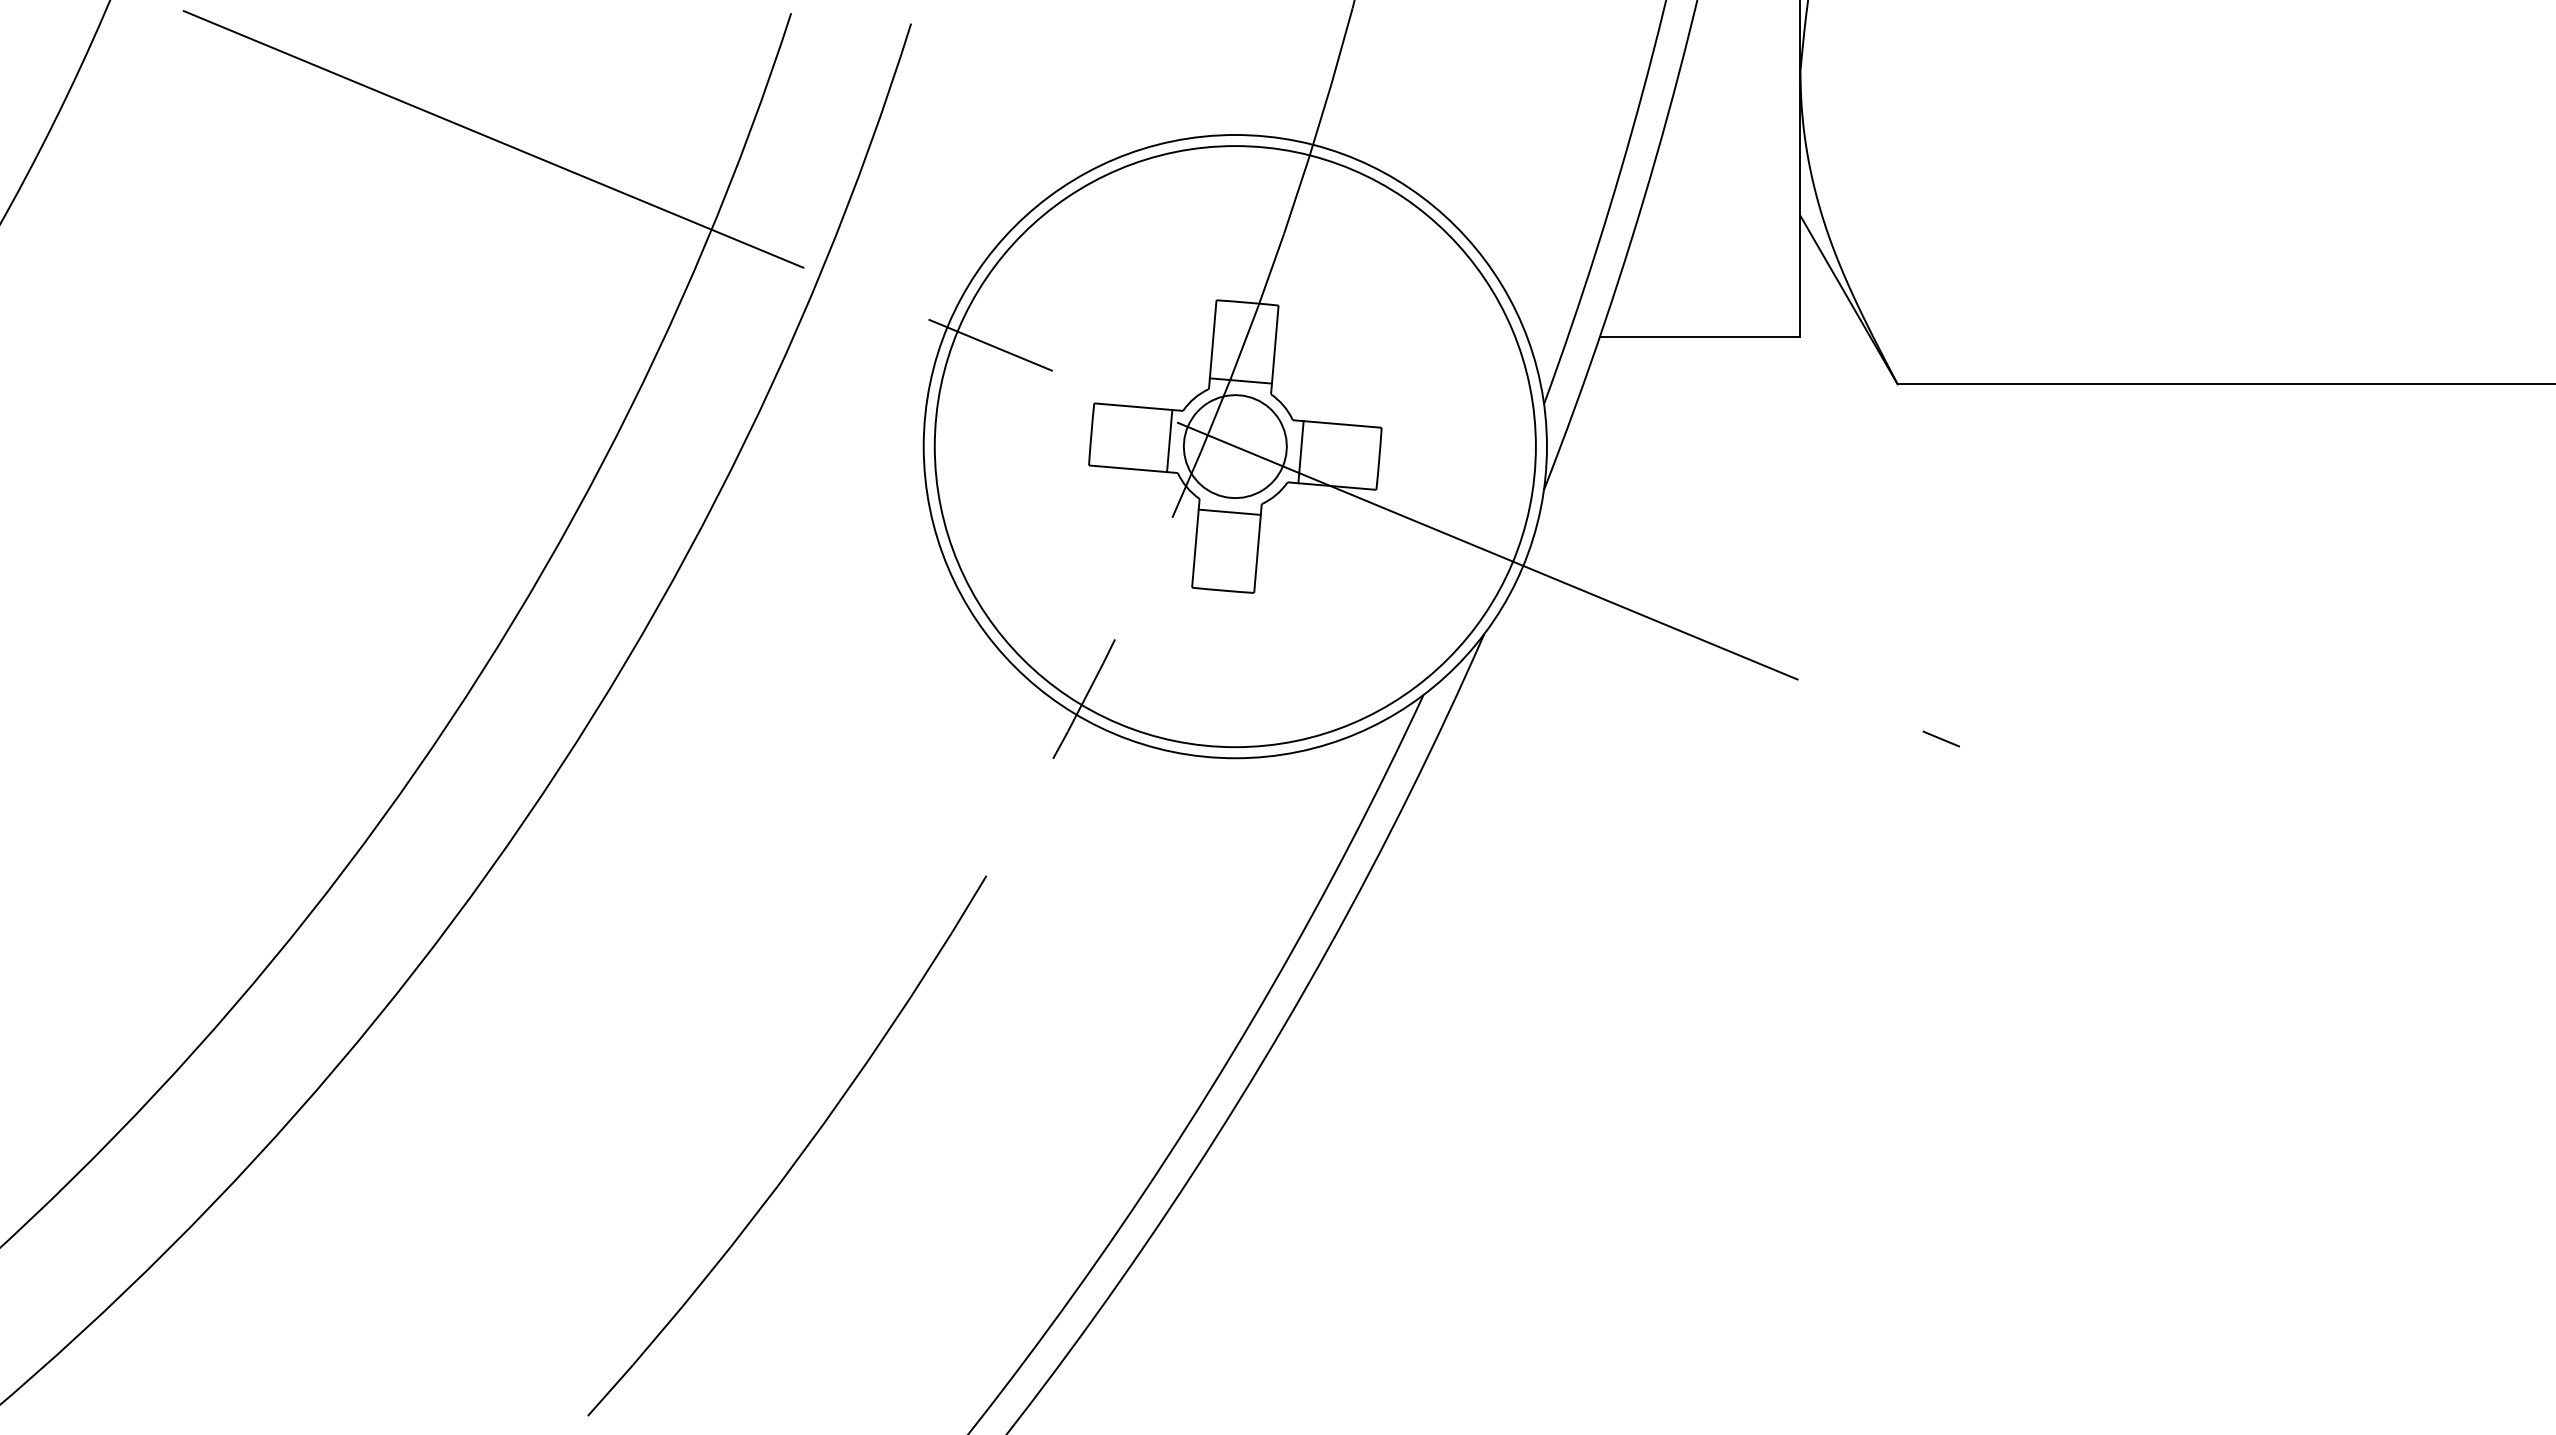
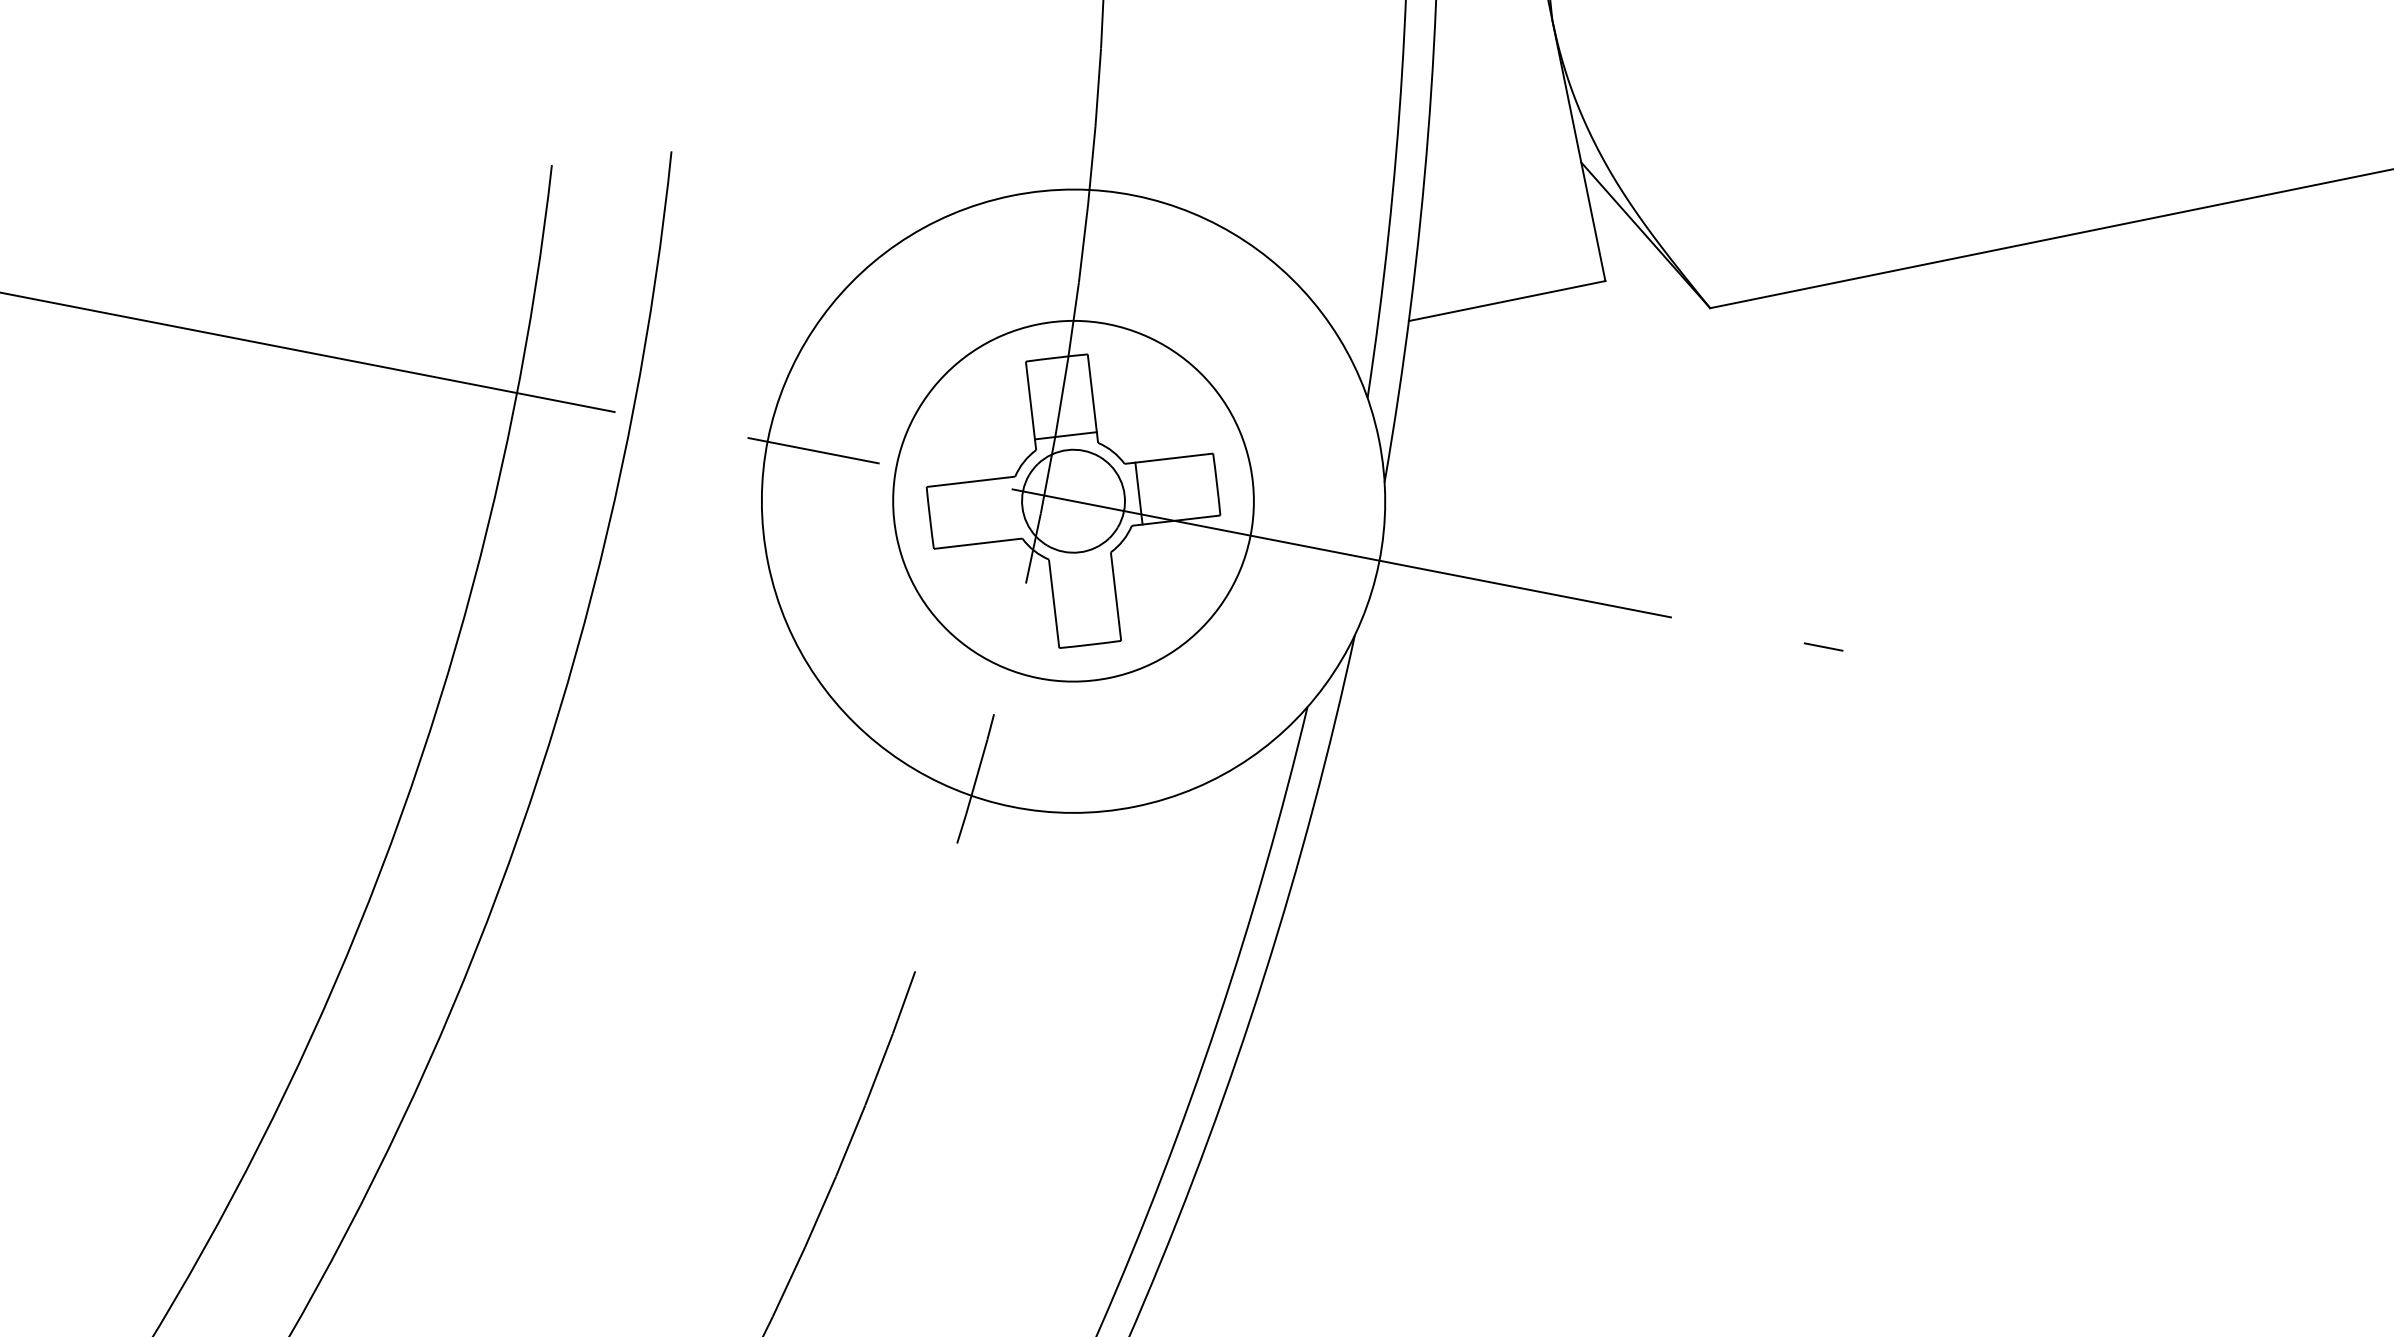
line: (1169, 441) -> (1007, 509), removed
circle: (1234, 446) -> (1072, 501), size x0.6
line: (1229, 511) -> (1080, 565), removed

